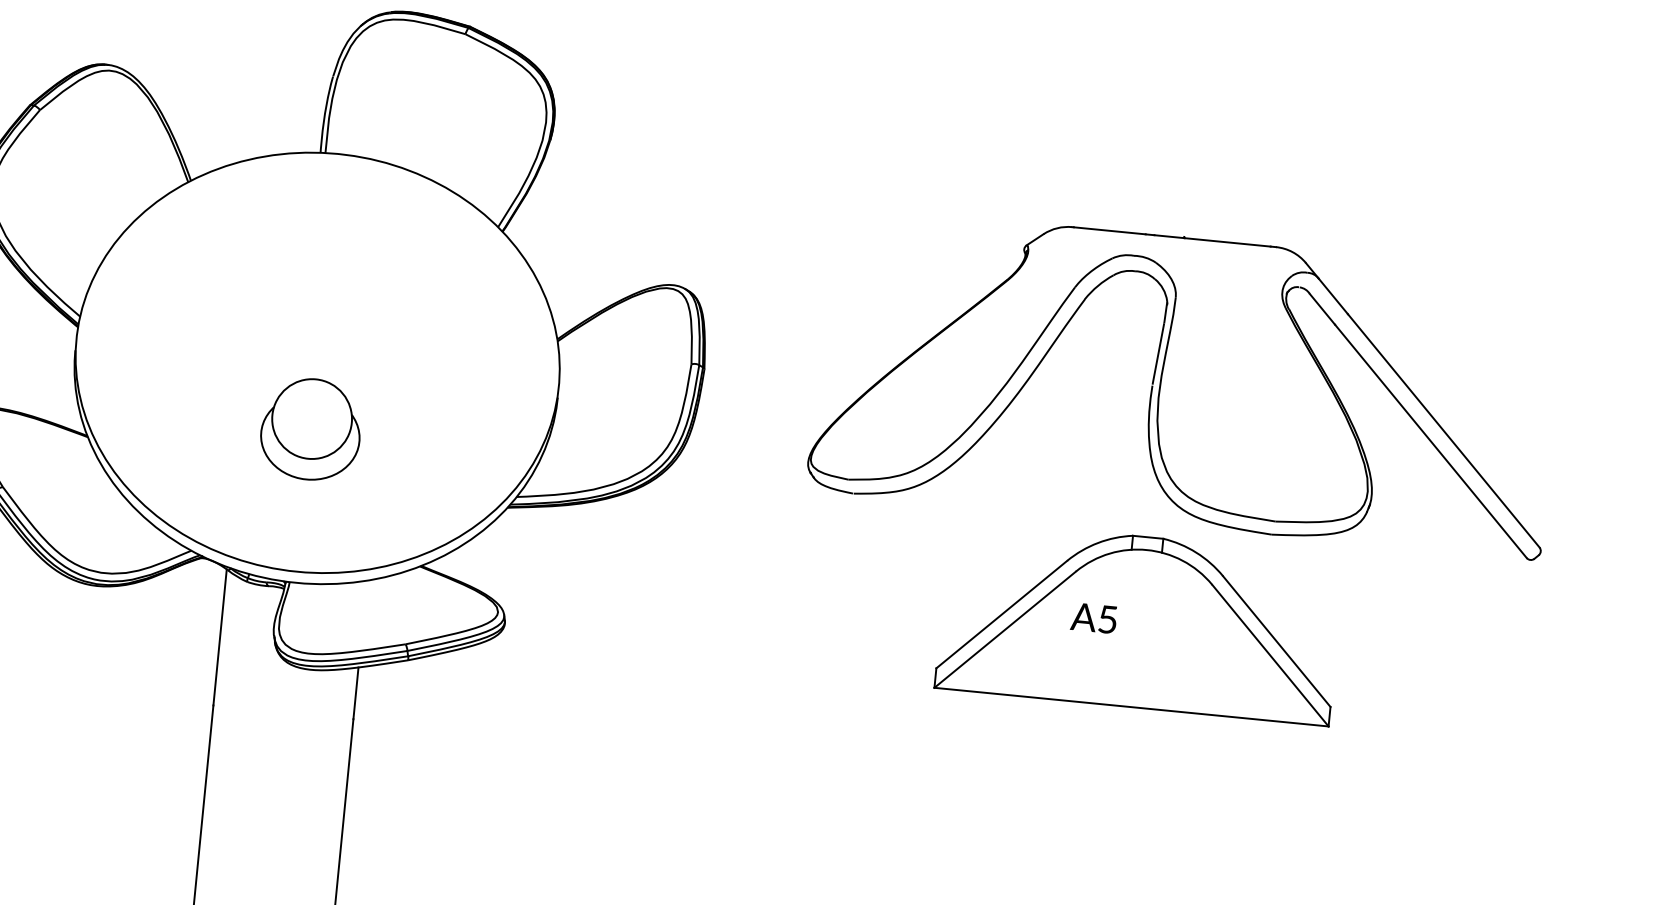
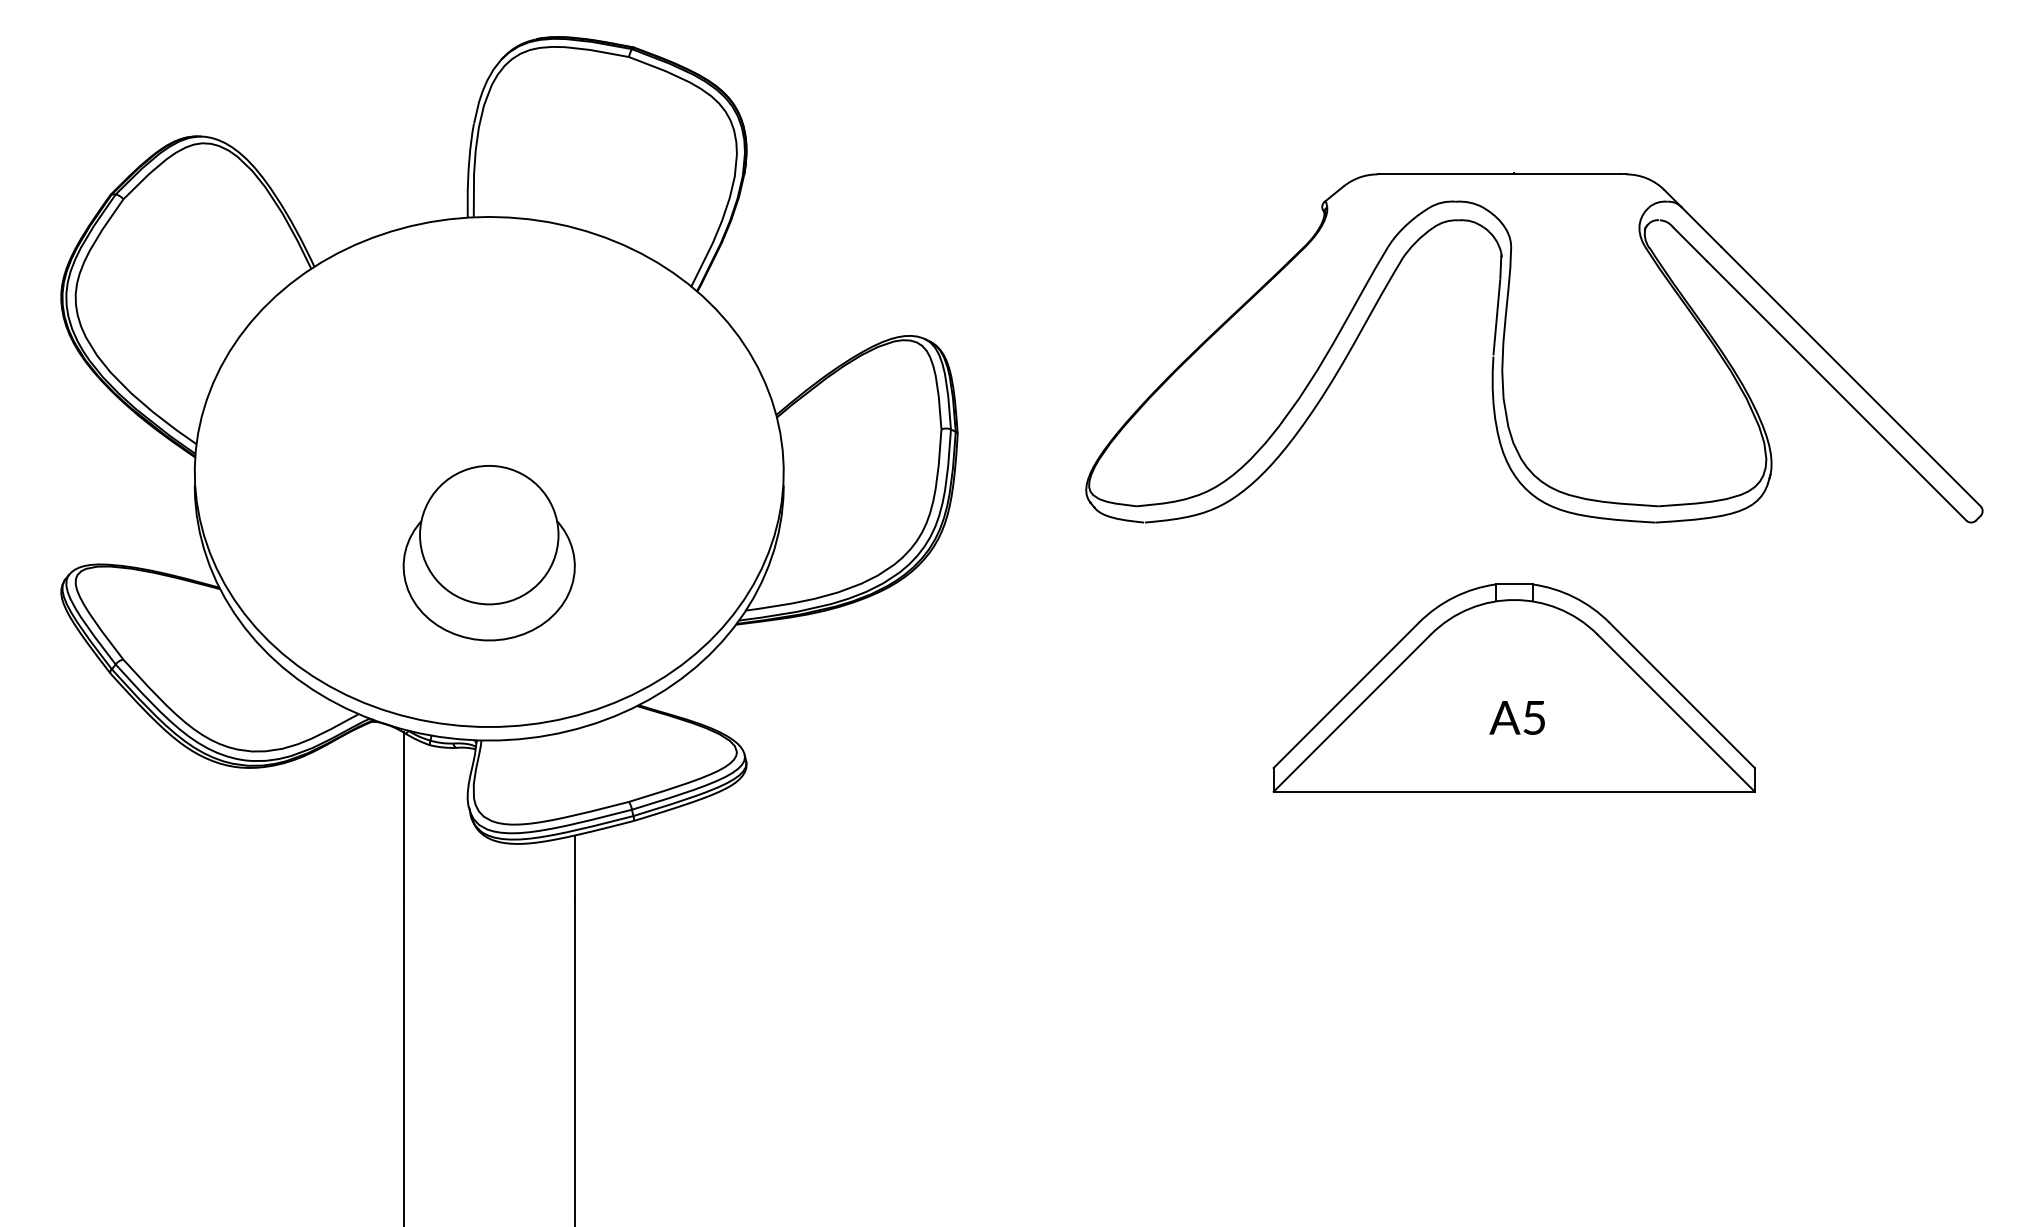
part: (1186, 381) -> (1534, 347), moved
part: (310, 429) -> (488, 553), size x1.43
text: (1093, 617) -> (1516, 717), moved

